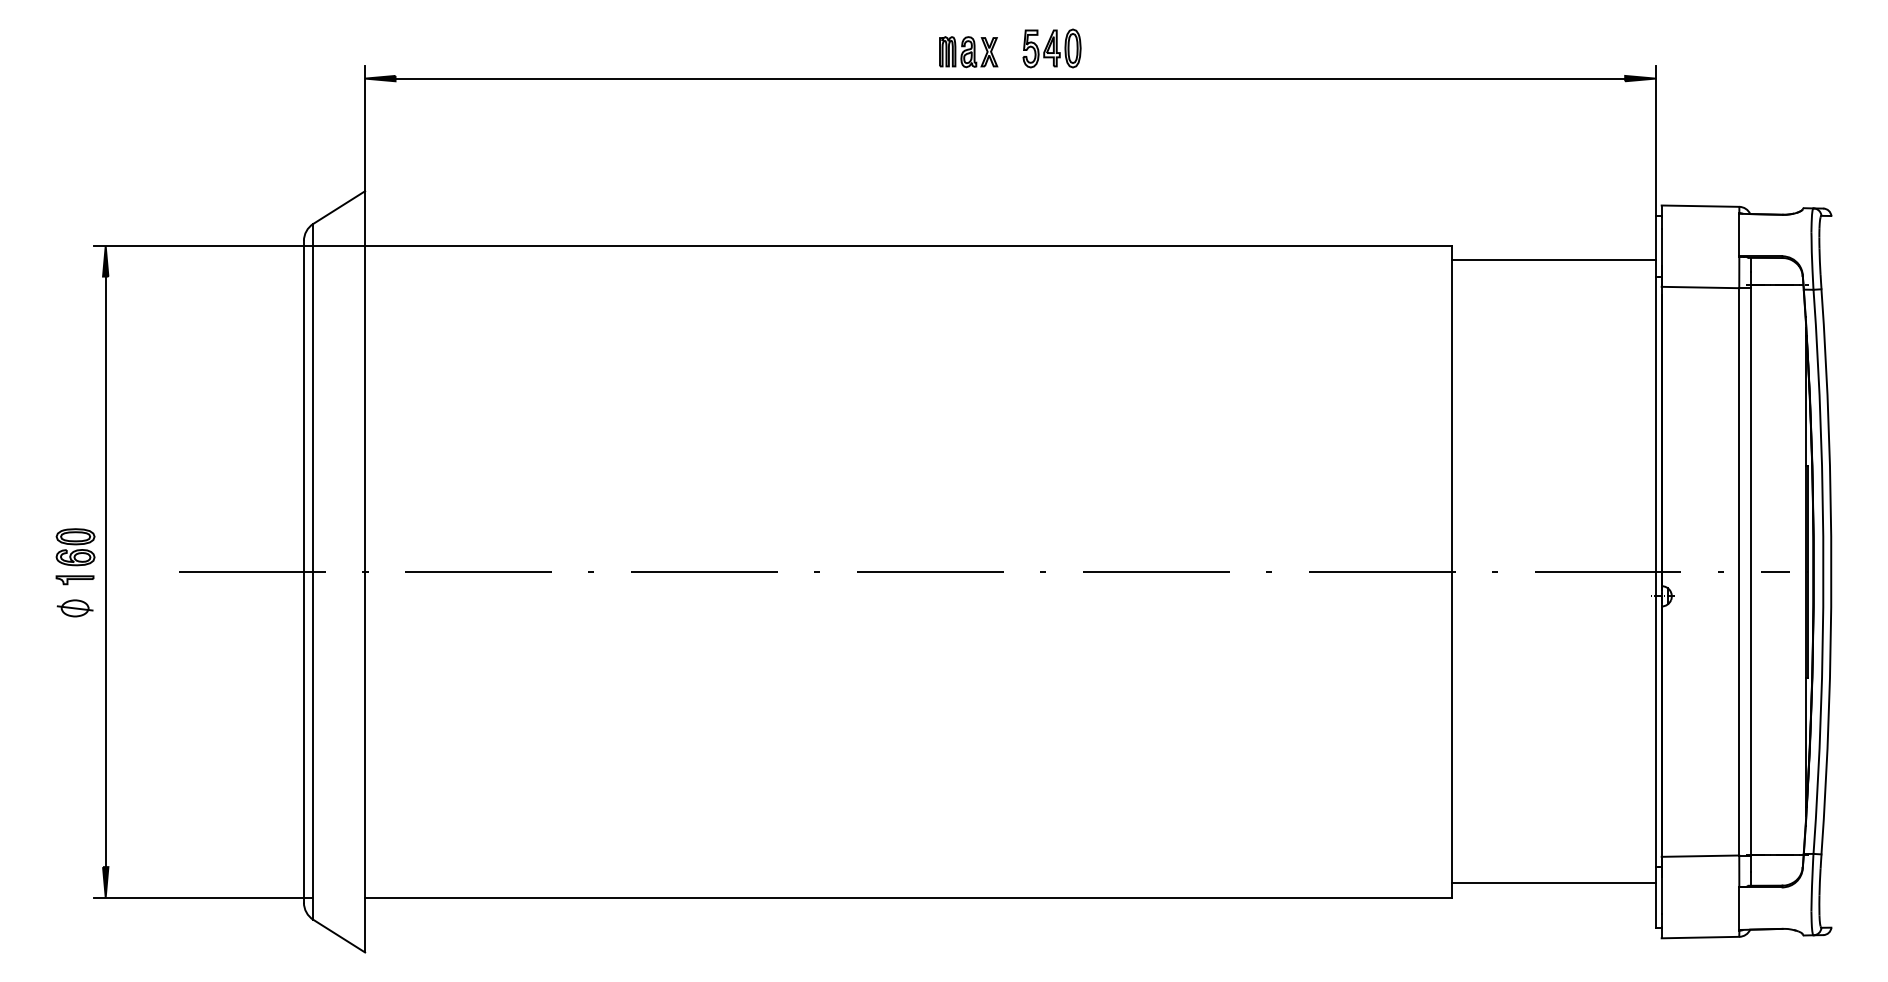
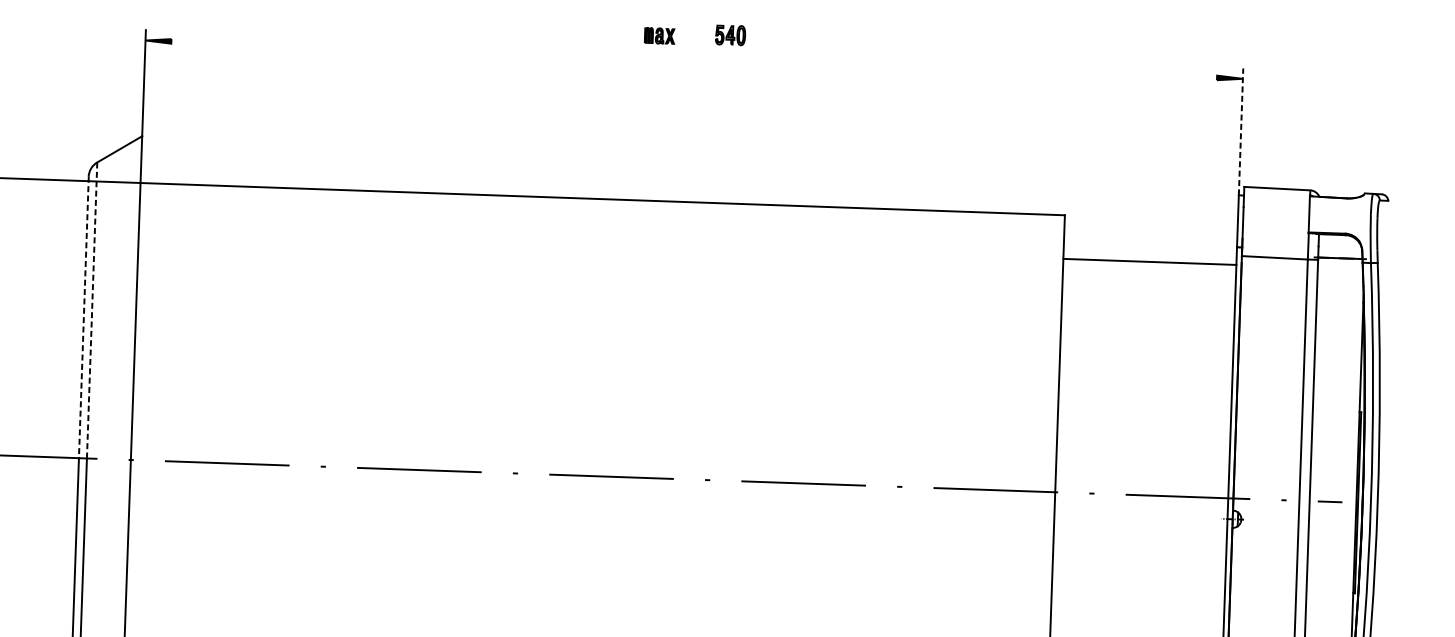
part: (1051, 48) -> (730, 35), size x0.6
part: (968, 52) -> (659, 36), size x0.6
line: (1010, 78) -> (694, 59), removed
line: (1655, 141) -> (1240, 132), solid -> dashed
line: (1553, 260) -> (1149, 261), moved
line: (313, 397) -> (92, 310), solid -> dashed
line: (304, 406) -> (84, 317), solid -> dashed

